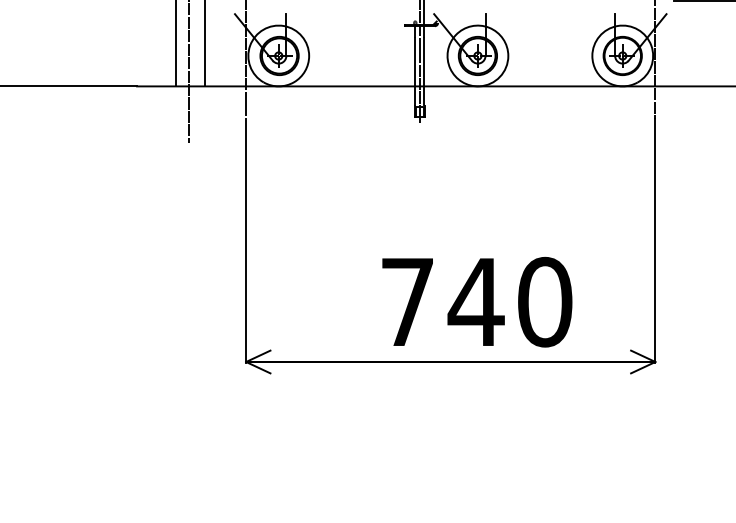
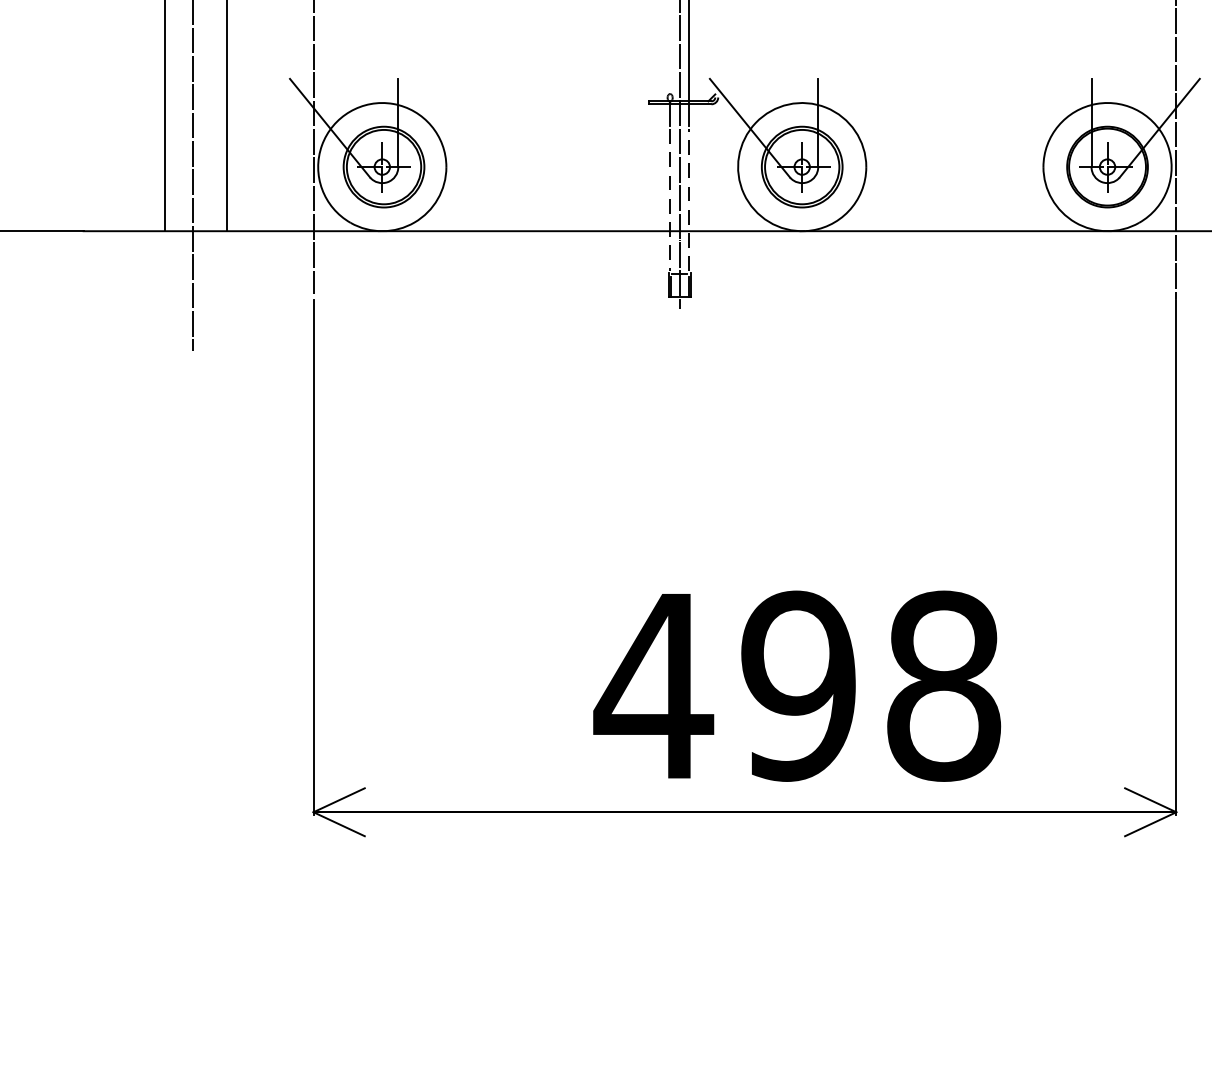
line: (415, 71) -> (670, 199), solid -> dashed
line: (424, 71) -> (689, 199), solid -> dashed
text: (475, 301) -> (797, 684), 740 -> 498

